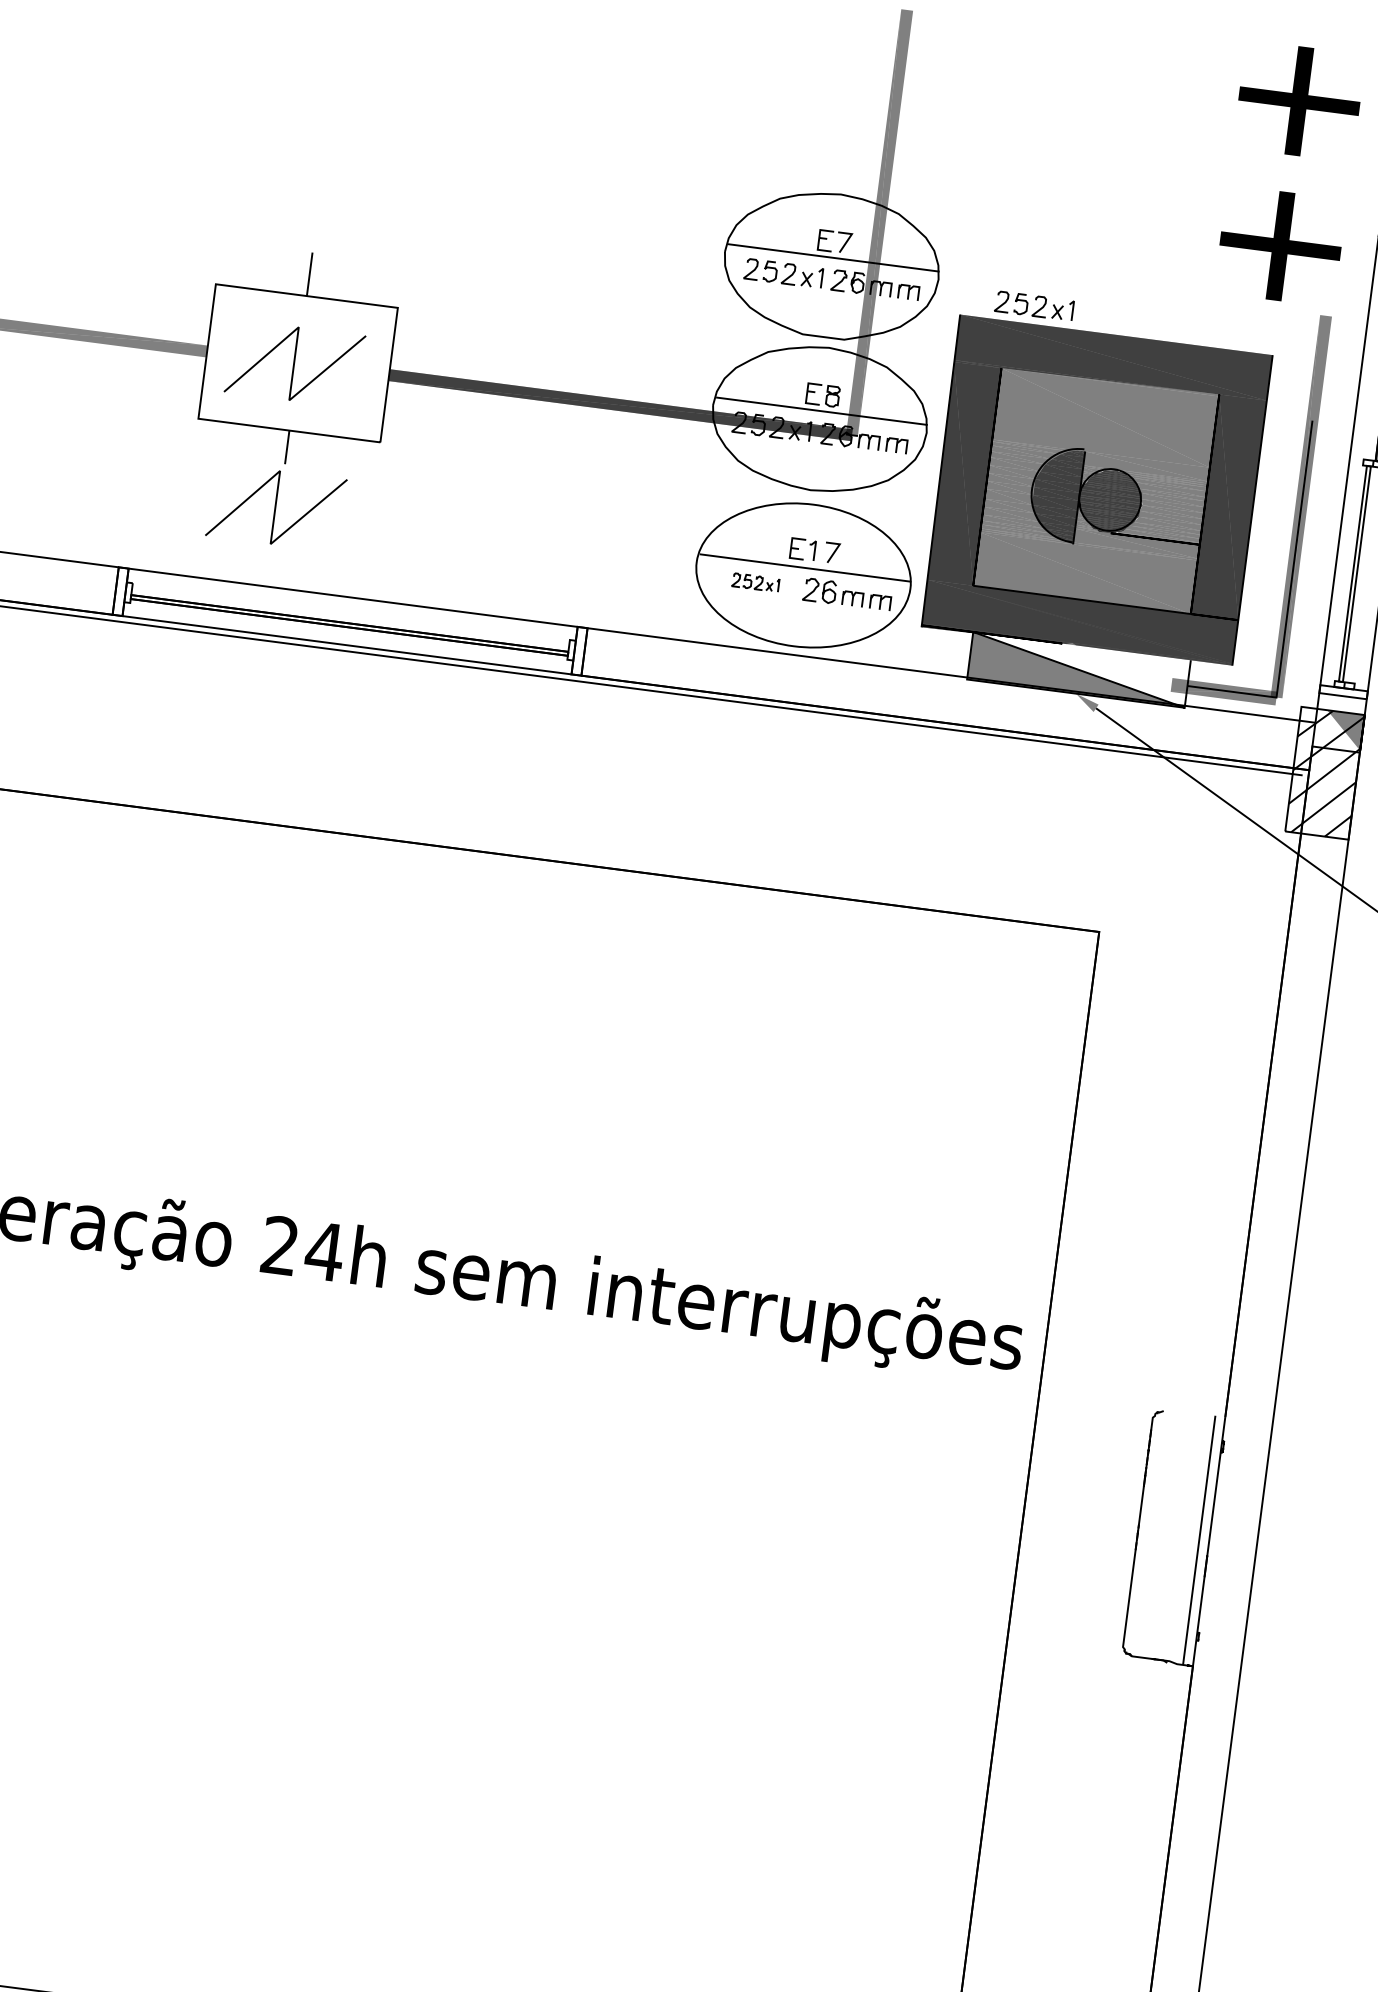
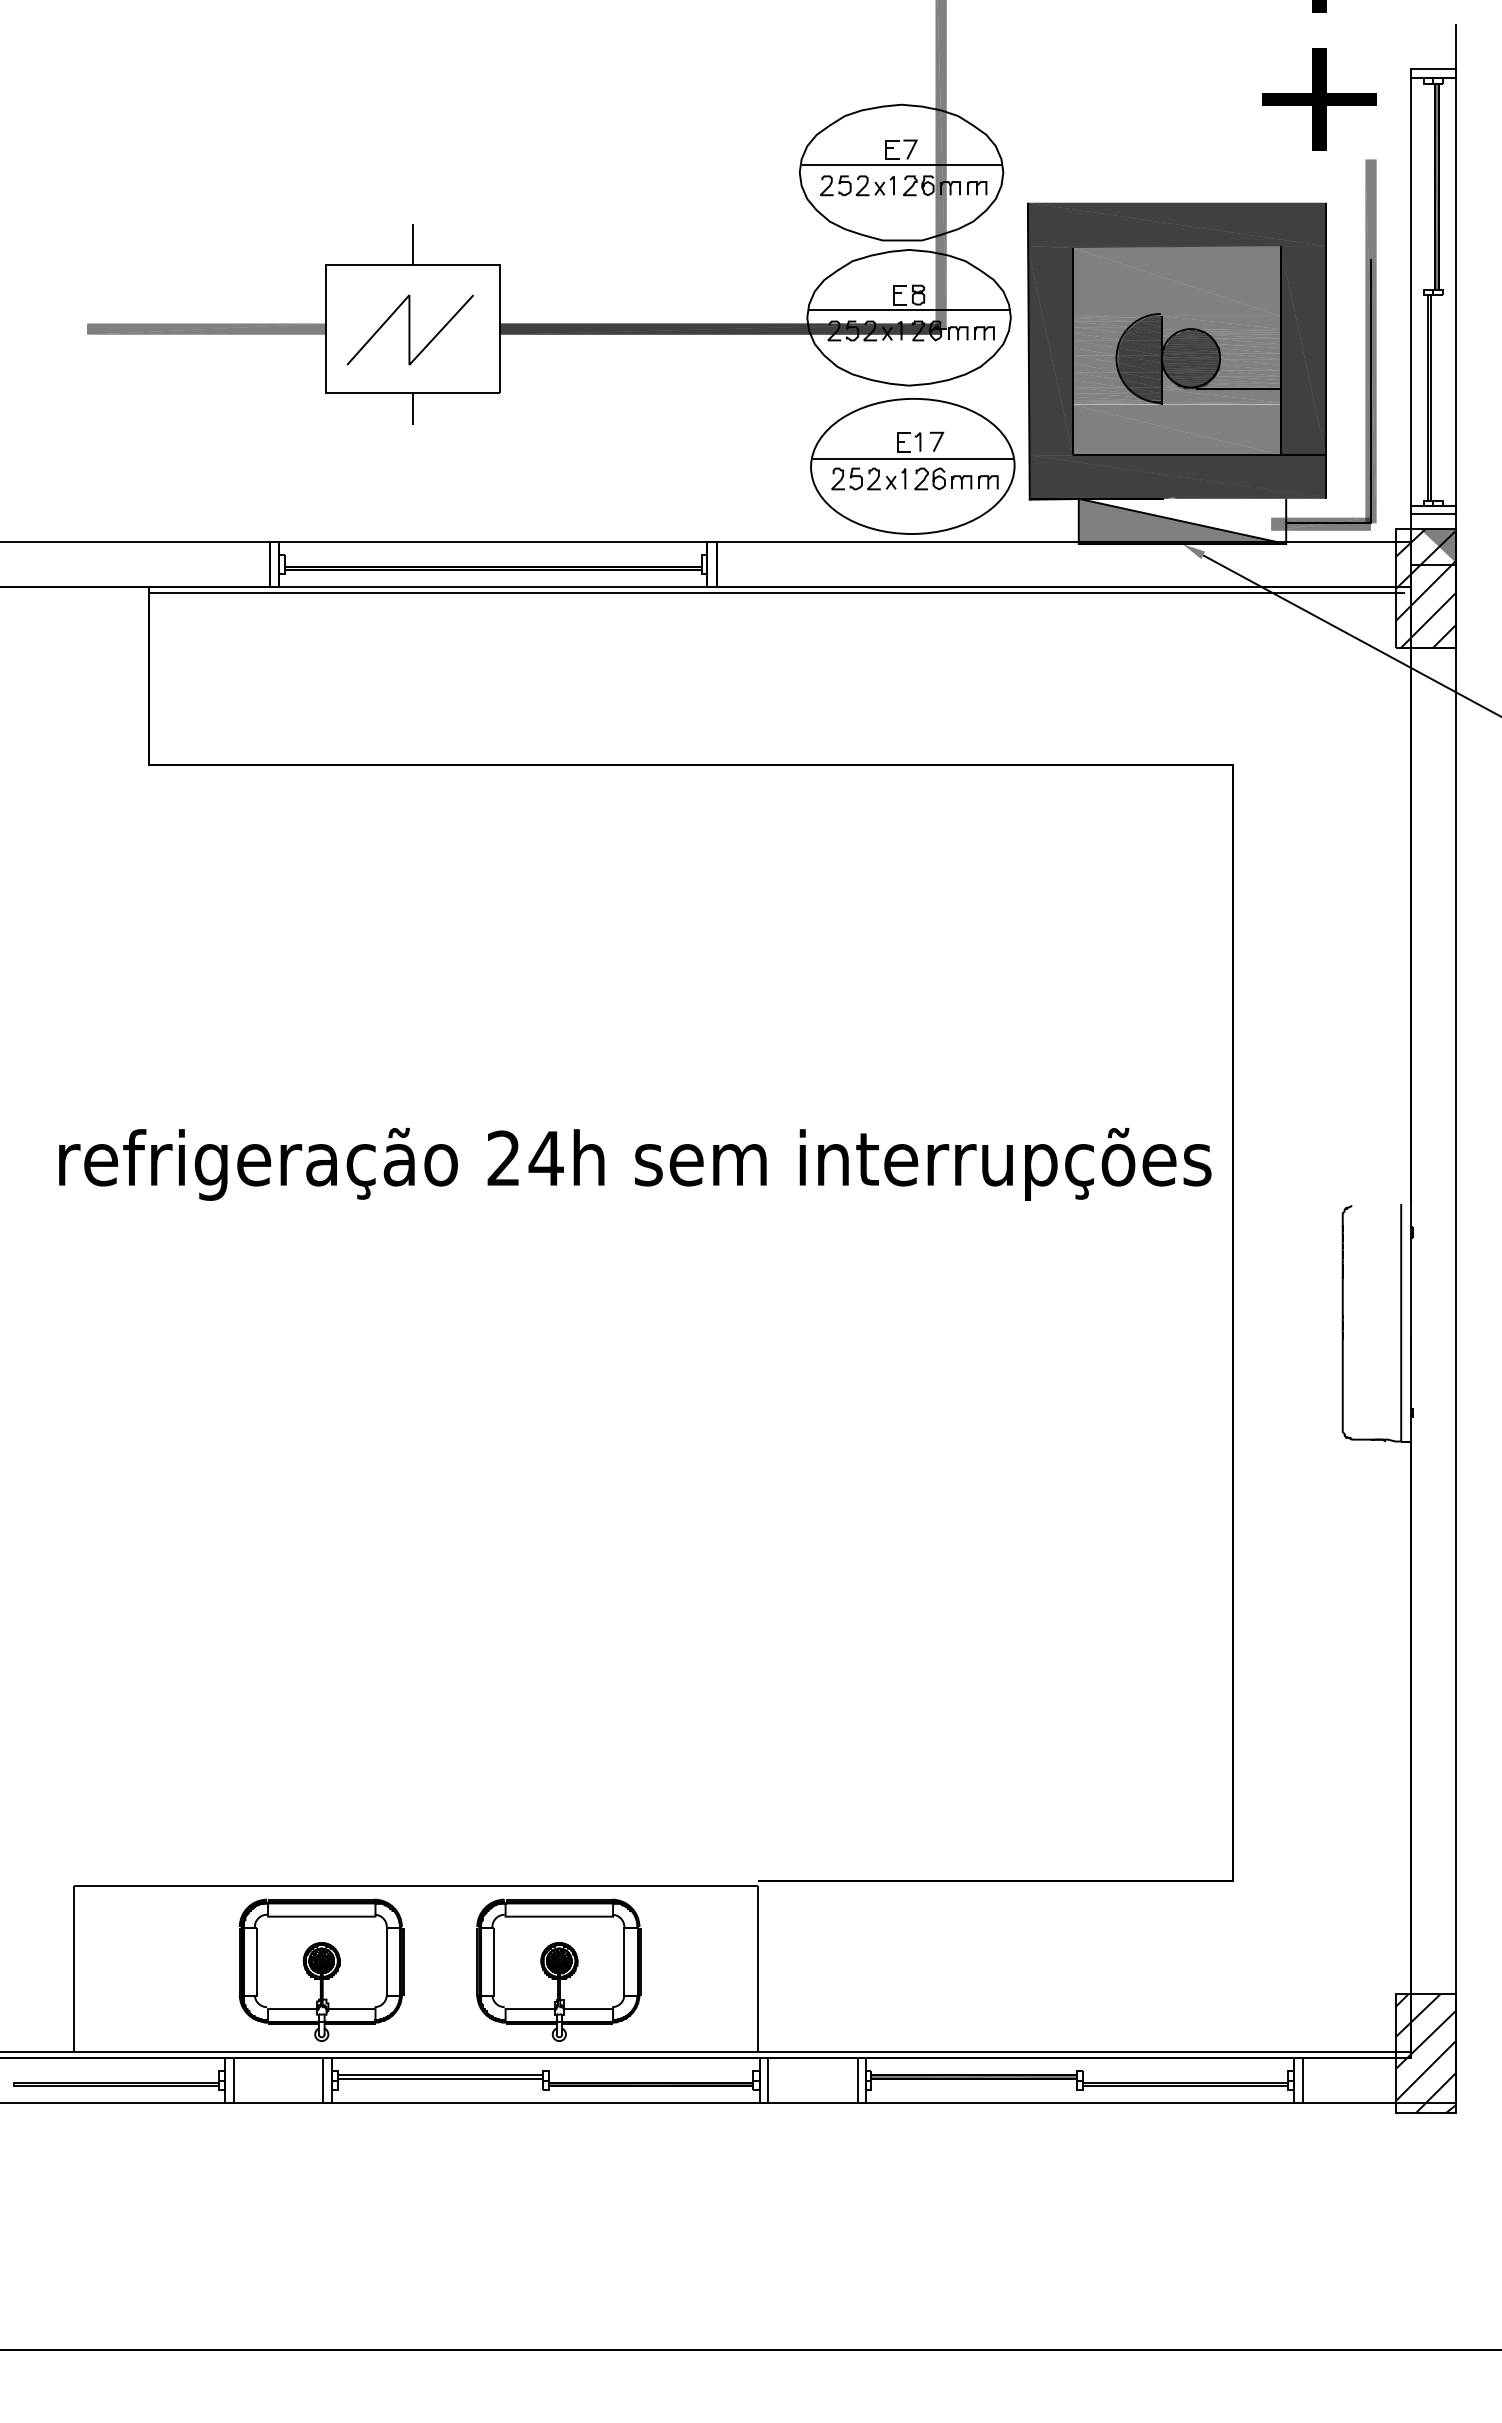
part: (1034, 305) -> (1096, 185), removed
line: (275, 506) -> (409, 466), removed
part: (755, 582) -> (868, 478), size x1.67

